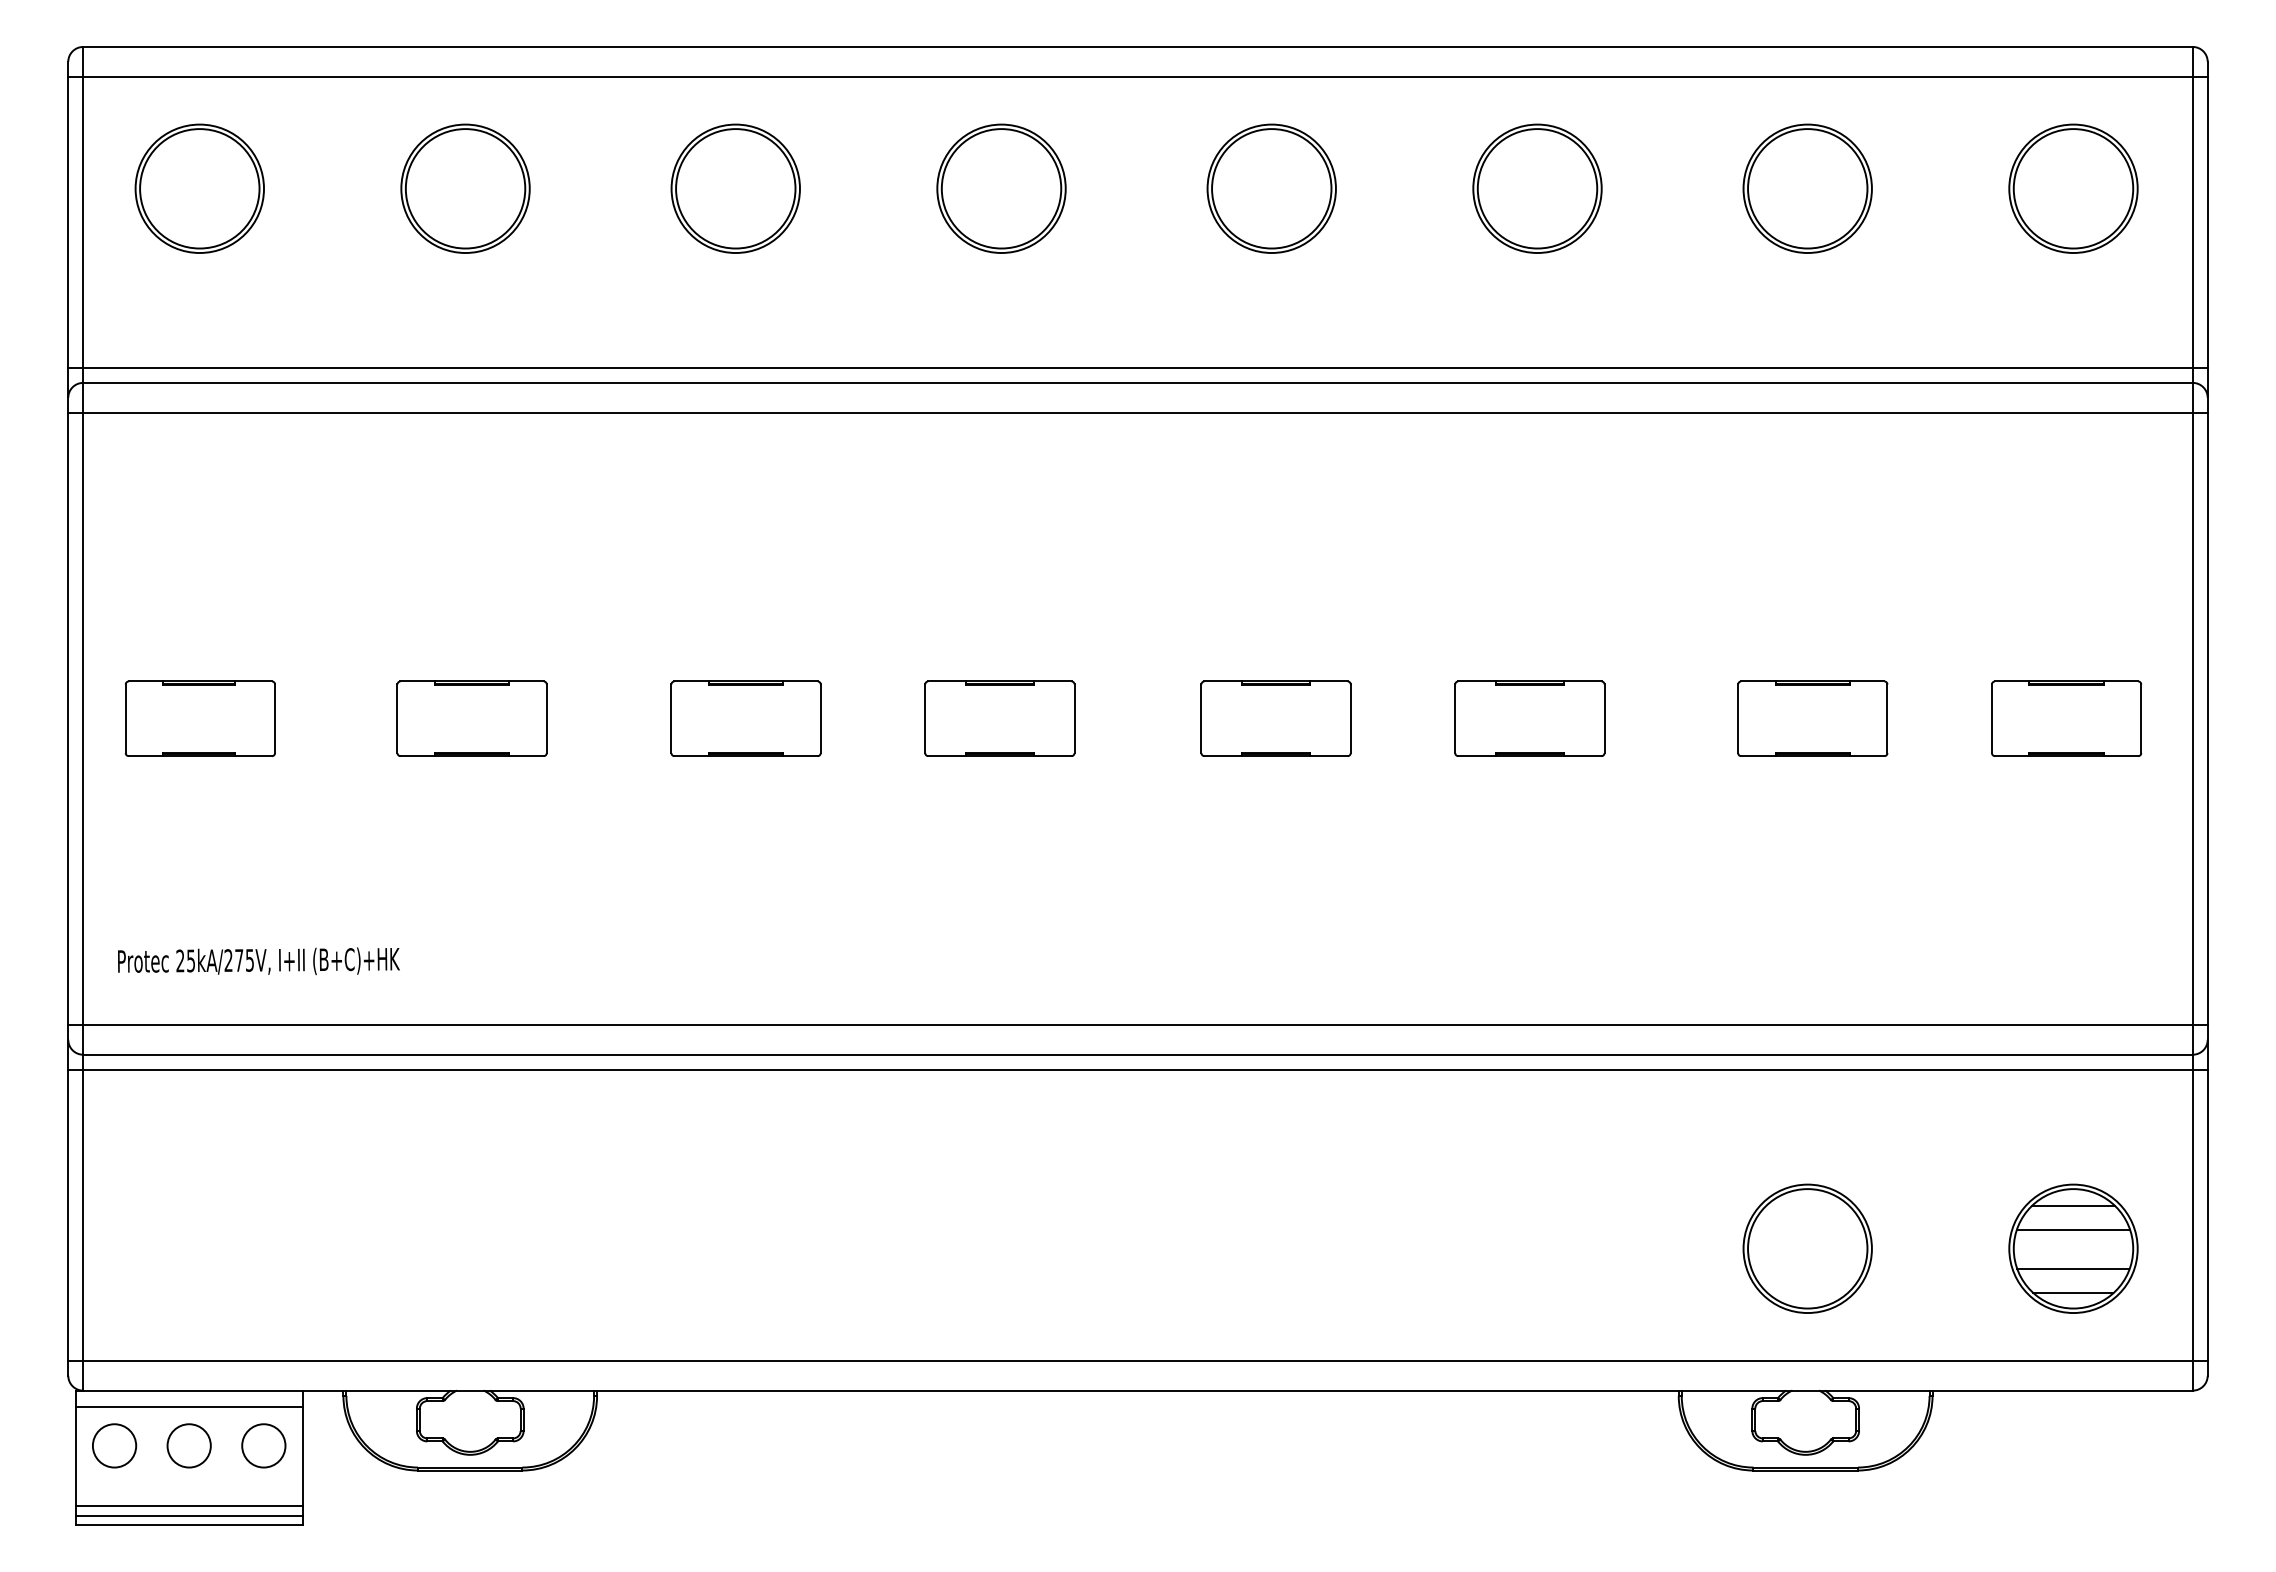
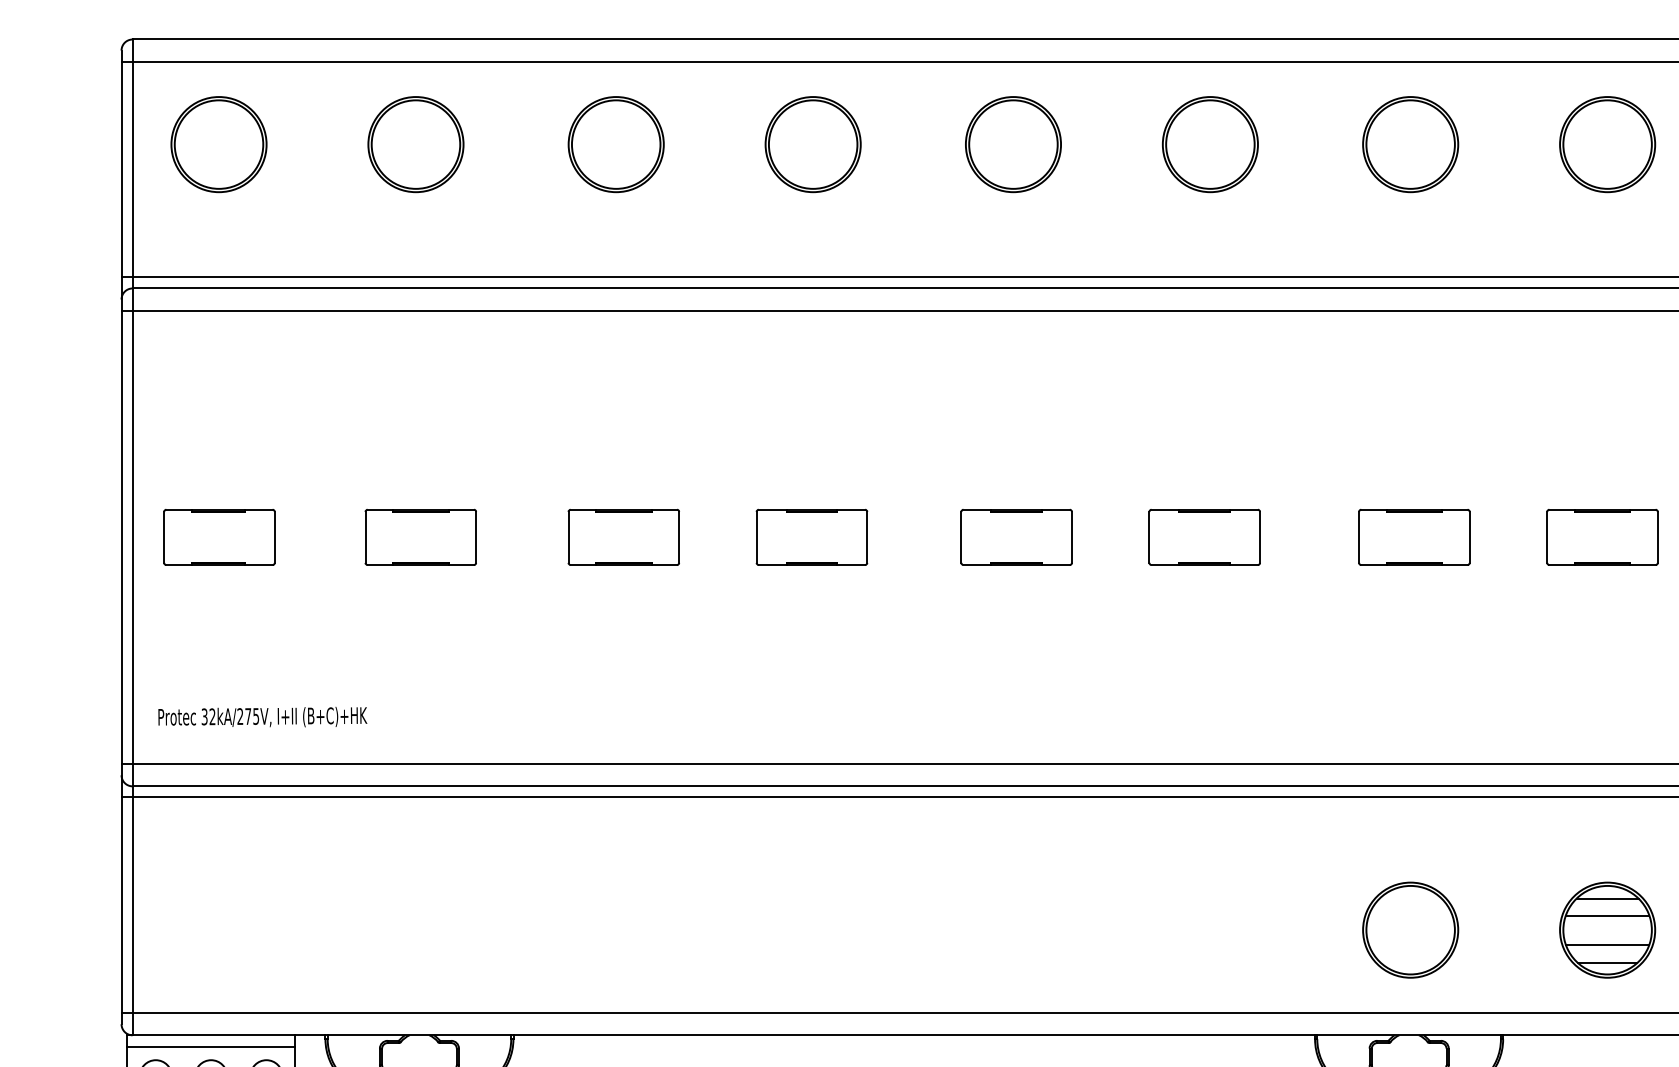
text: (185, 960) -> (208, 716), 25kA/275V, -> 32kA/275V,

